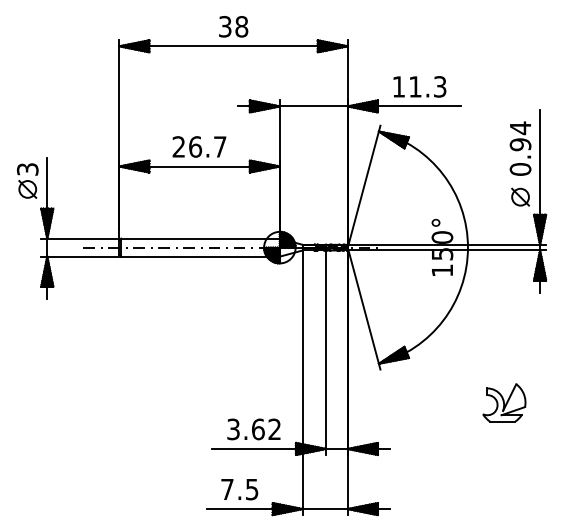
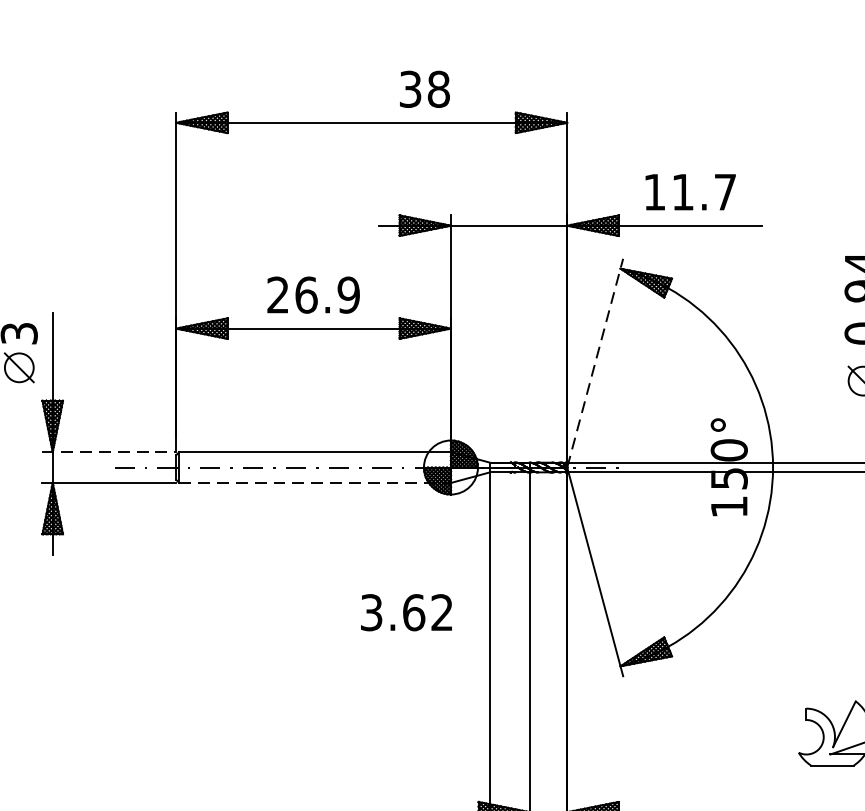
text: (233, 26) -> (424, 88), moved
text: (440, 86) -> (725, 191), 11.3 -> 11.7
text: (219, 146) -> (347, 294), 26.7 -> 26.9
line: (364, 186) -> (595, 362), solid -> dashed
line: (80, 238) -> (109, 451), solid -> dashed
line: (201, 256) -> (316, 482), solid -> dashed
text: (253, 429) -> (405, 612), moved

